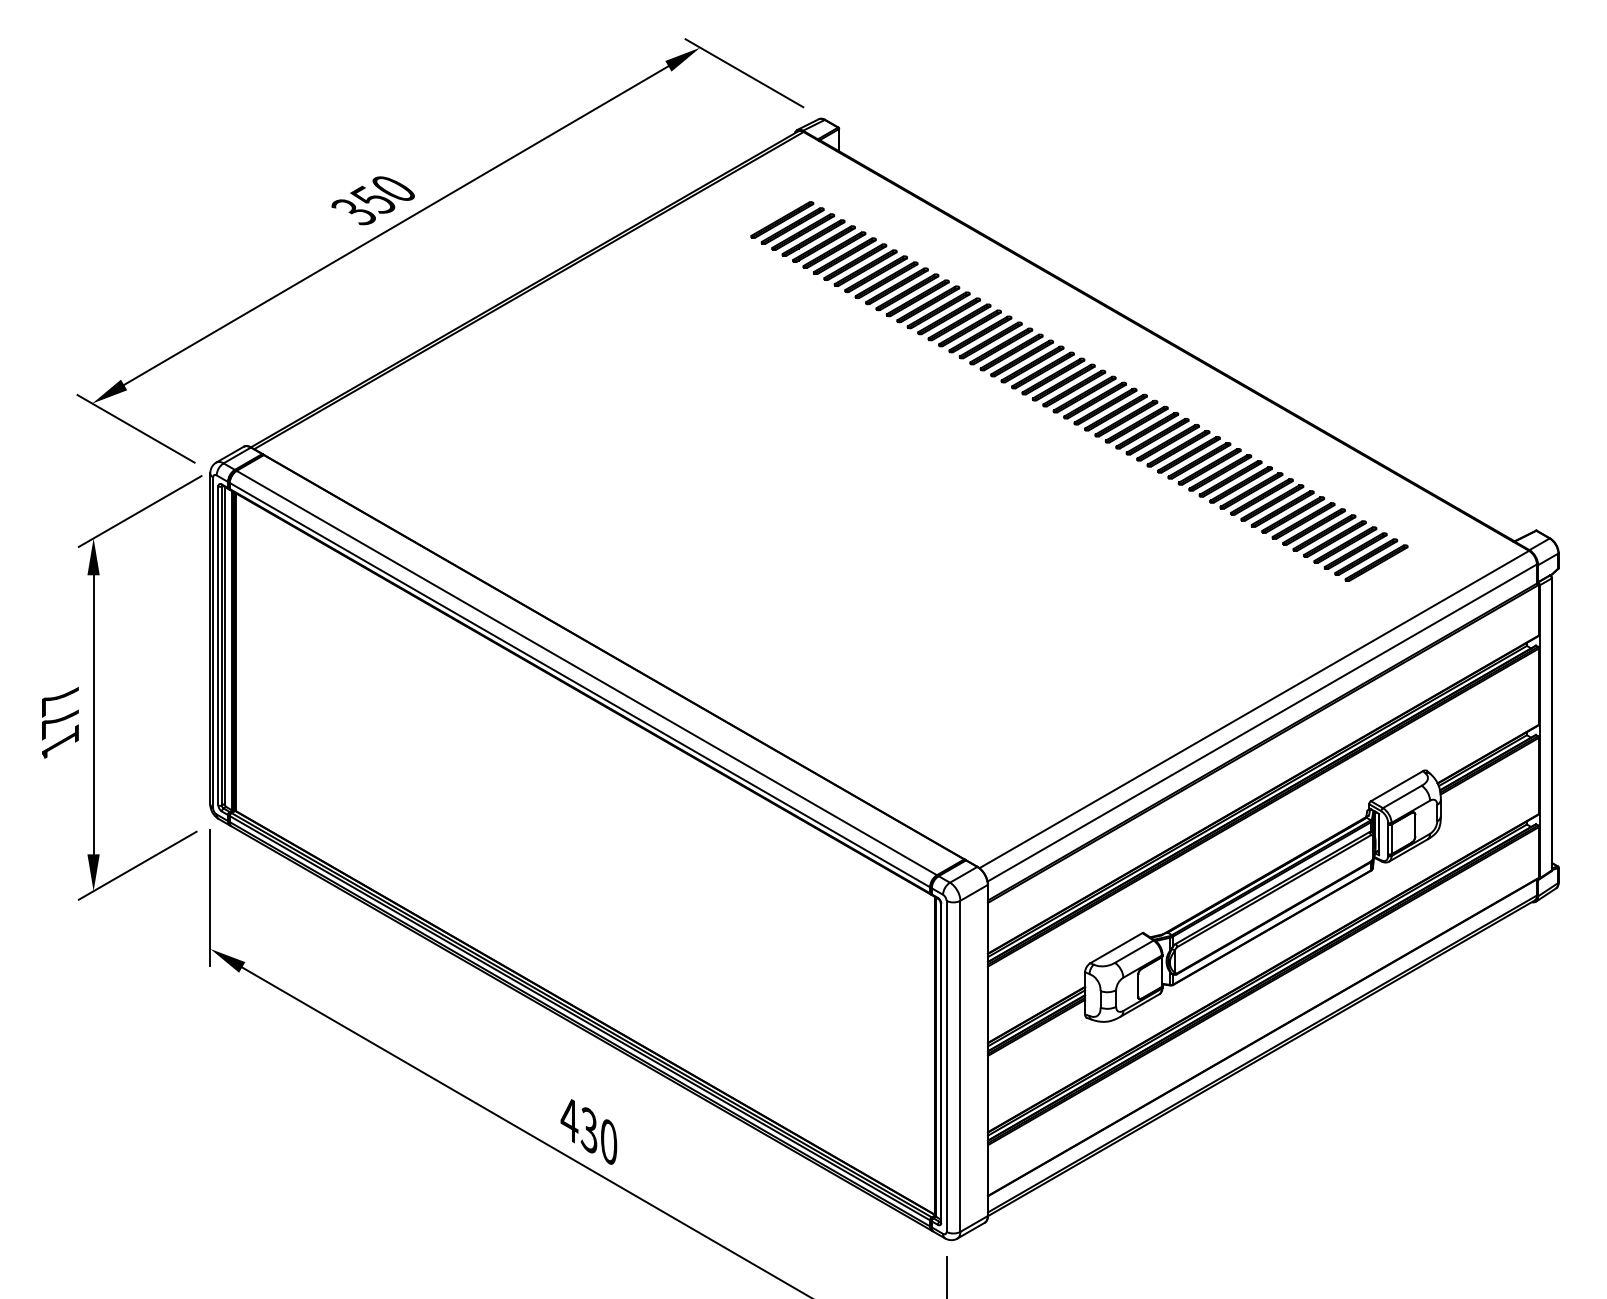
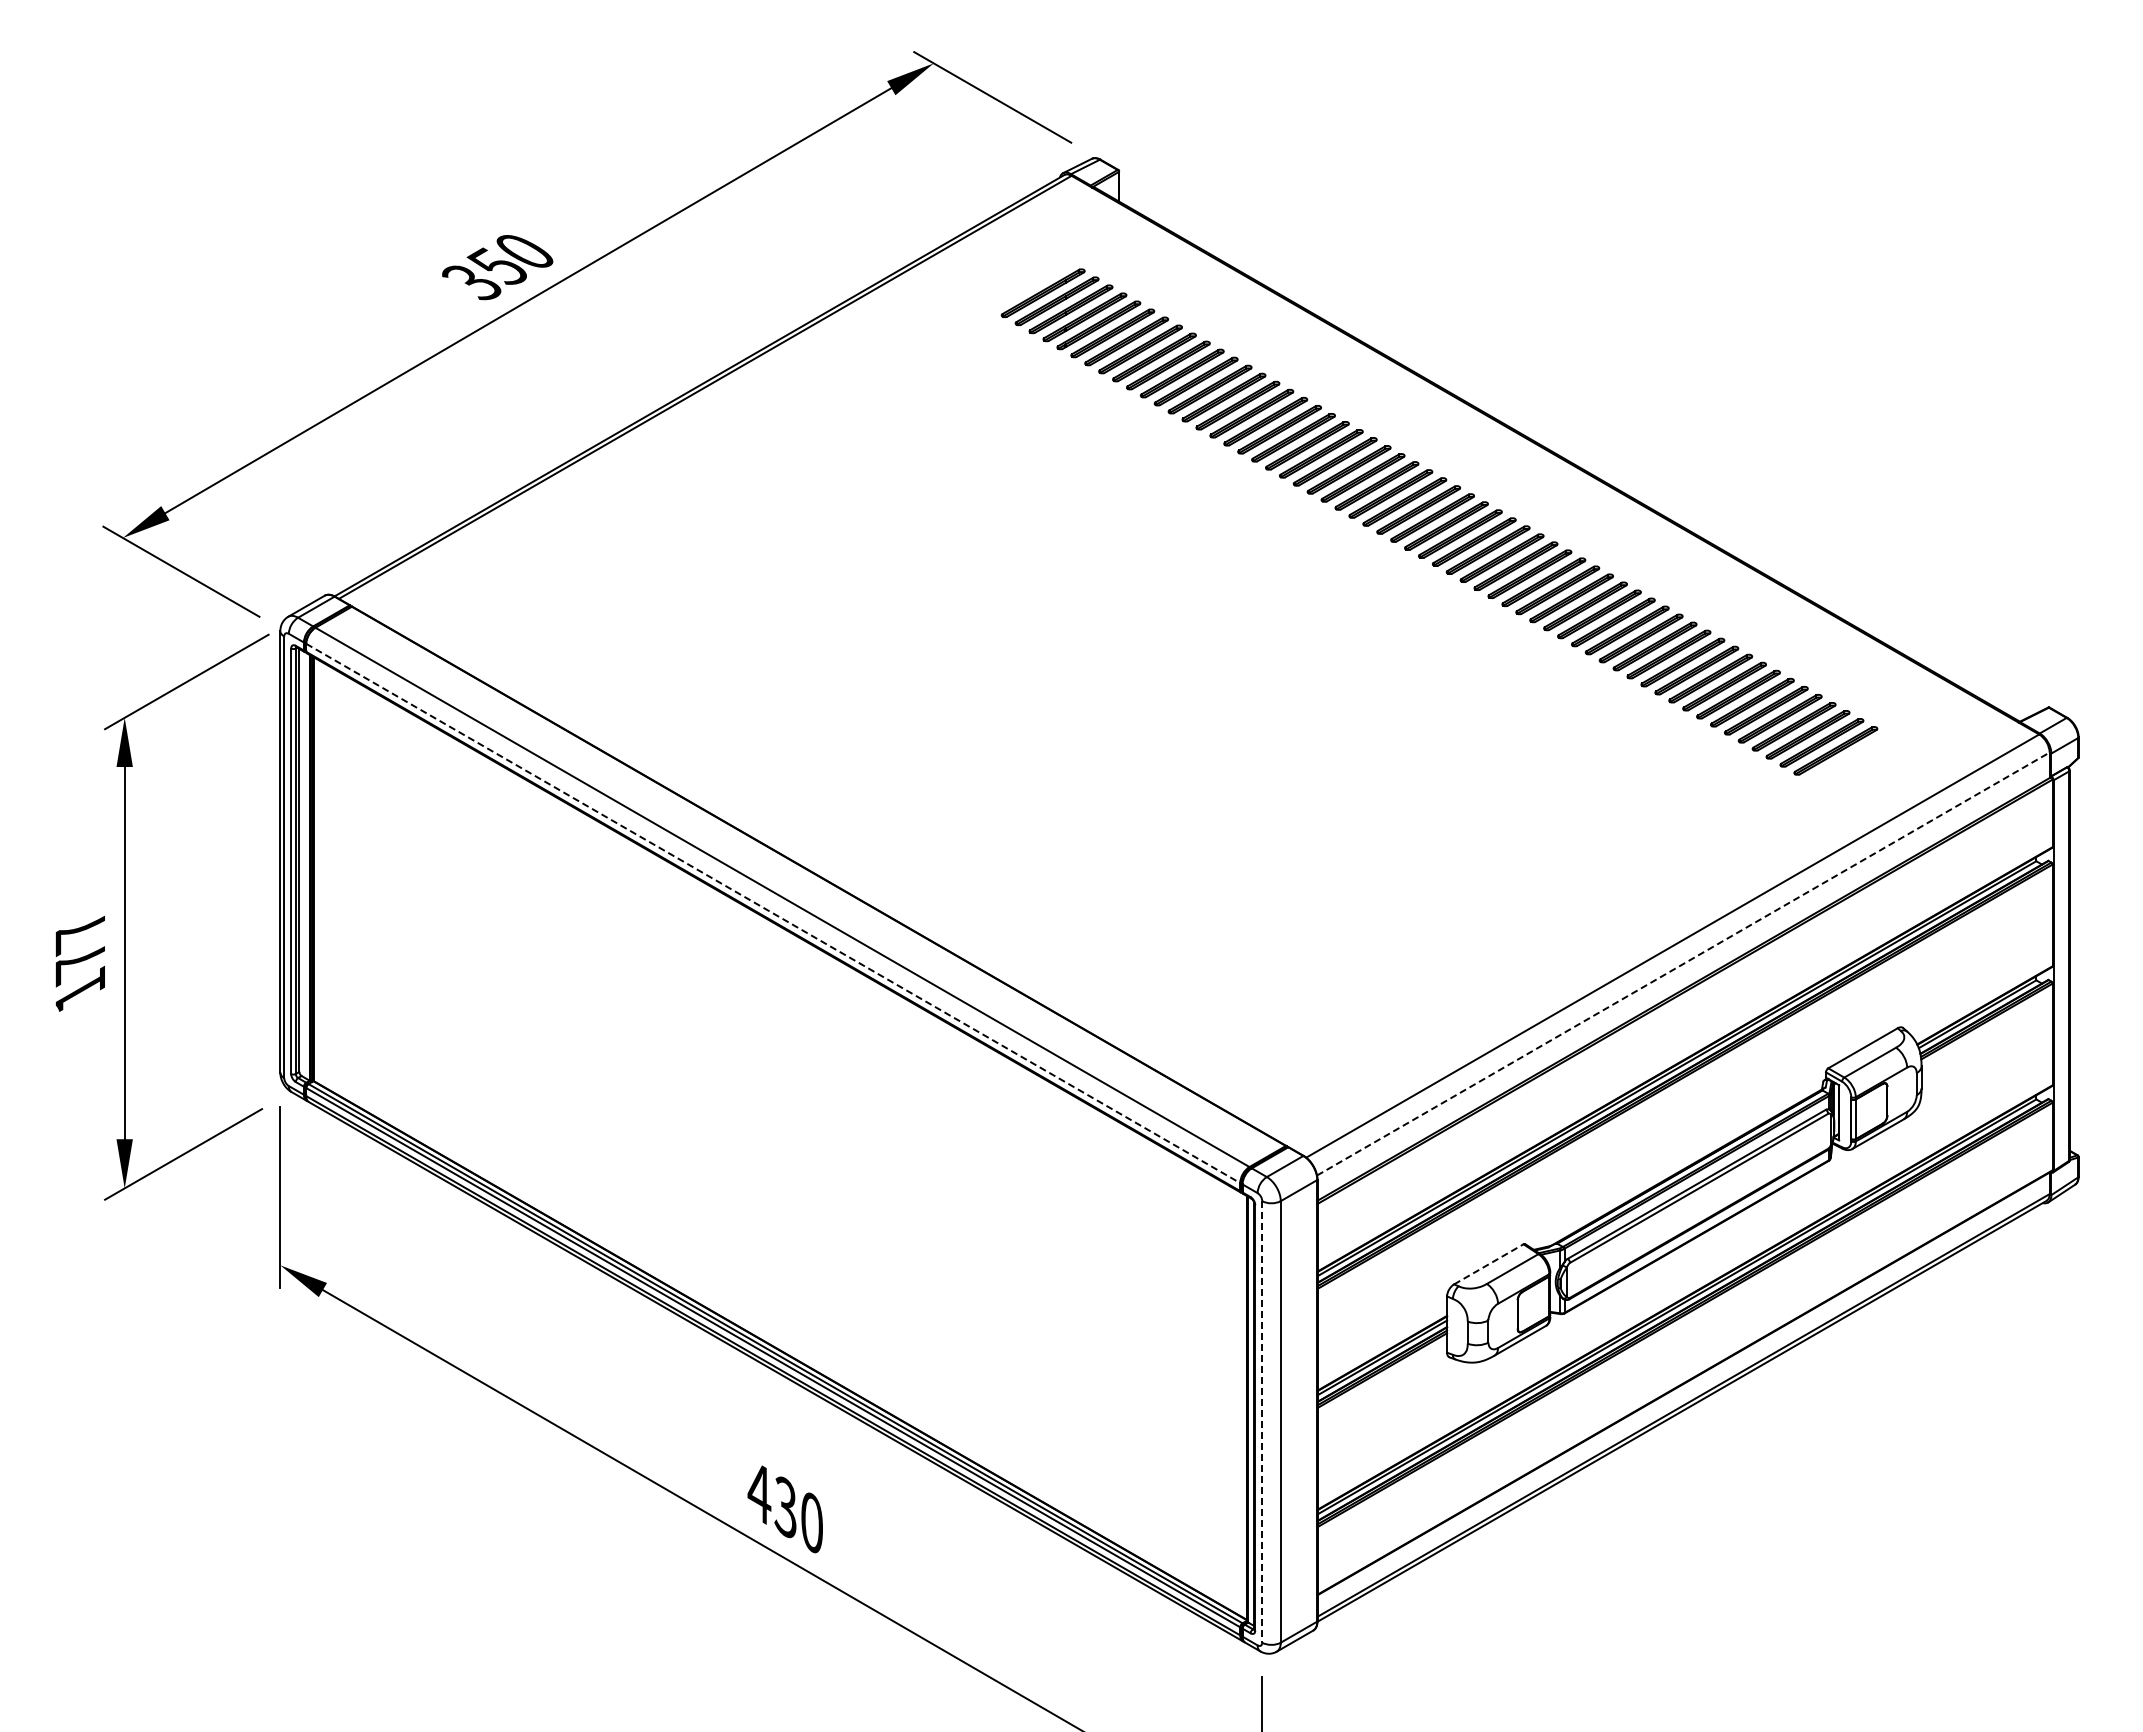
line: (580, 685) -> (773, 913), solid -> dashed
line: (1262, 723) -> (1683, 964), solid -> dashed
line: (1116, 948) -> (1489, 1264), solid -> dashed
line: (946, 1066) -> (1262, 1421), solid -> dashed

